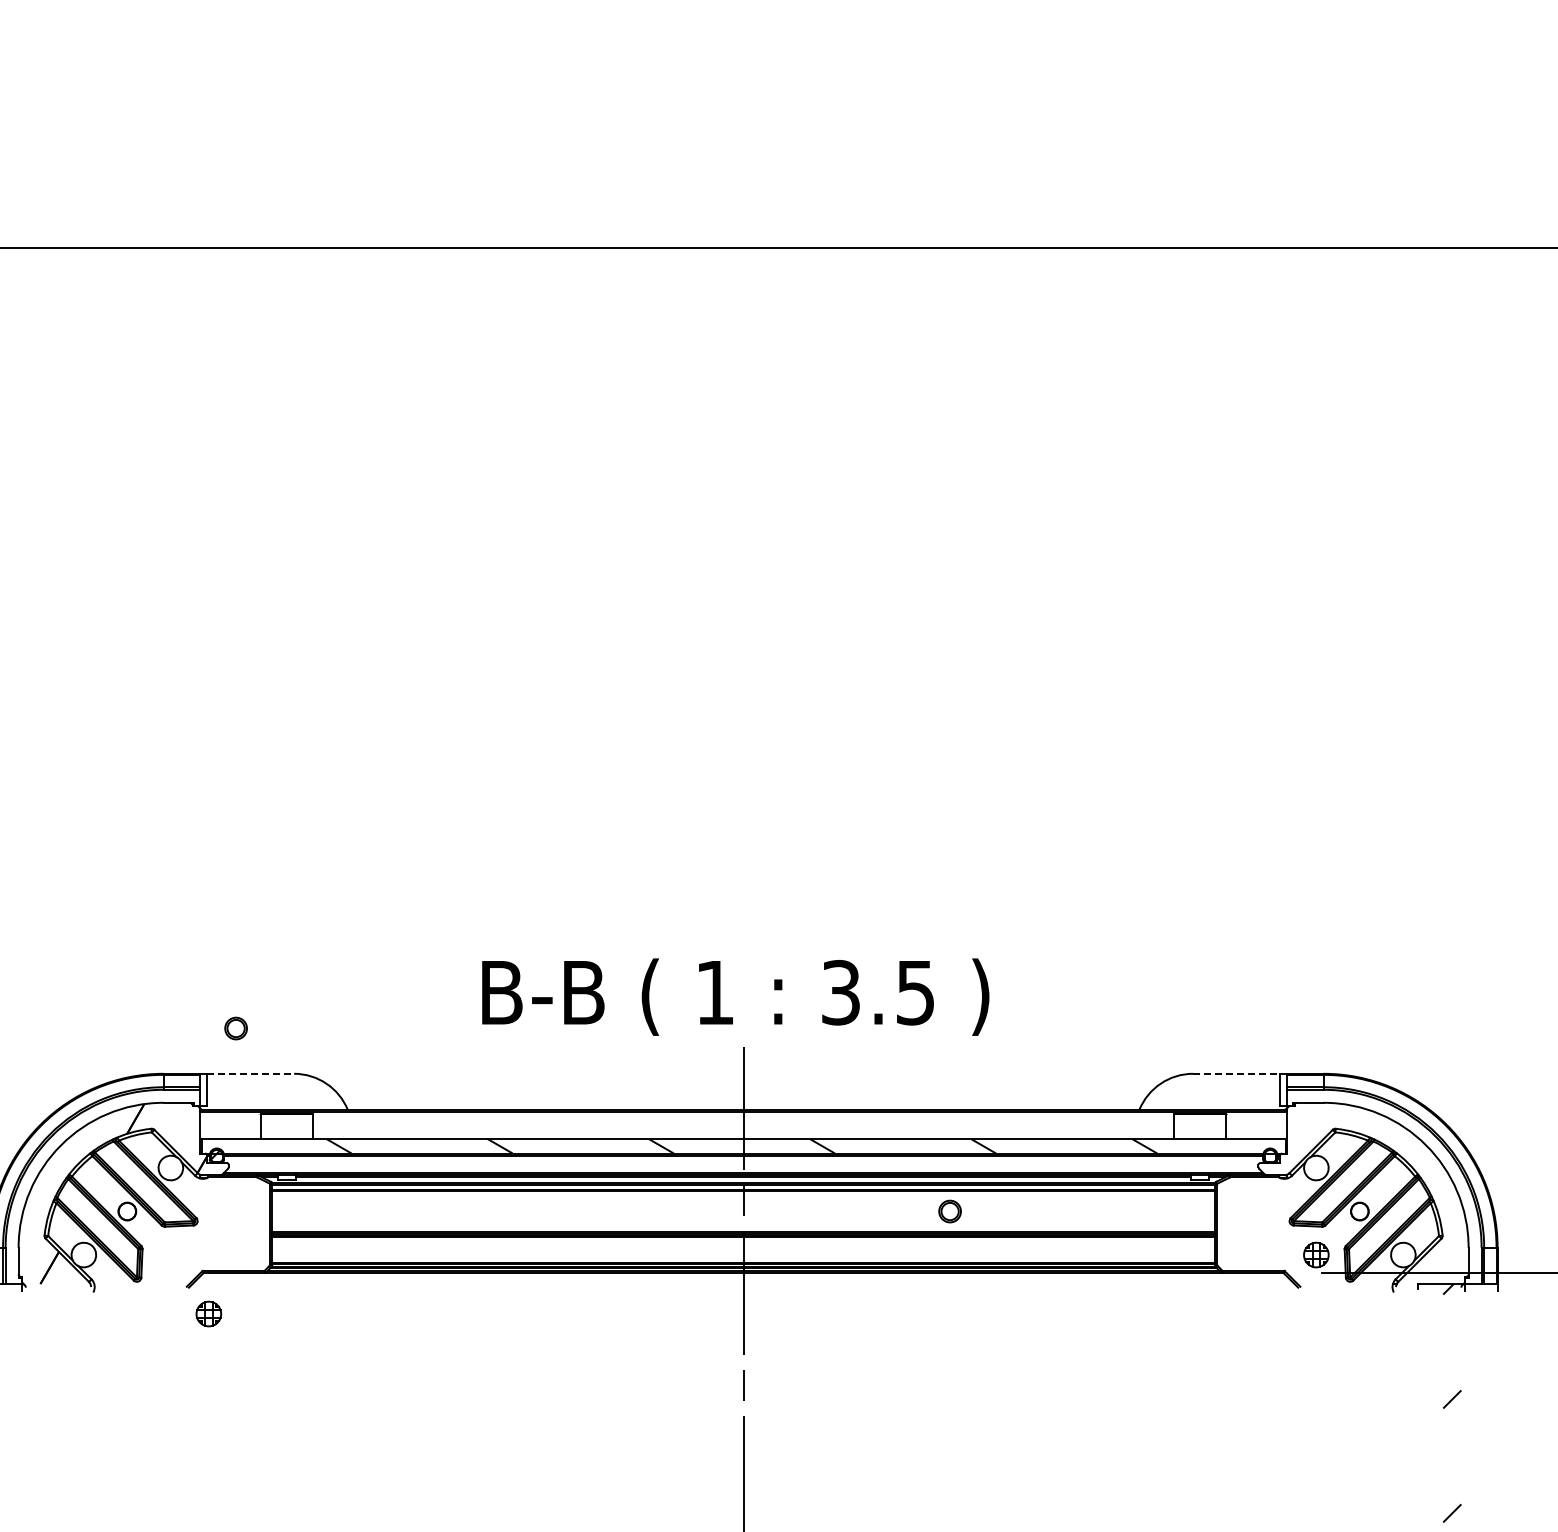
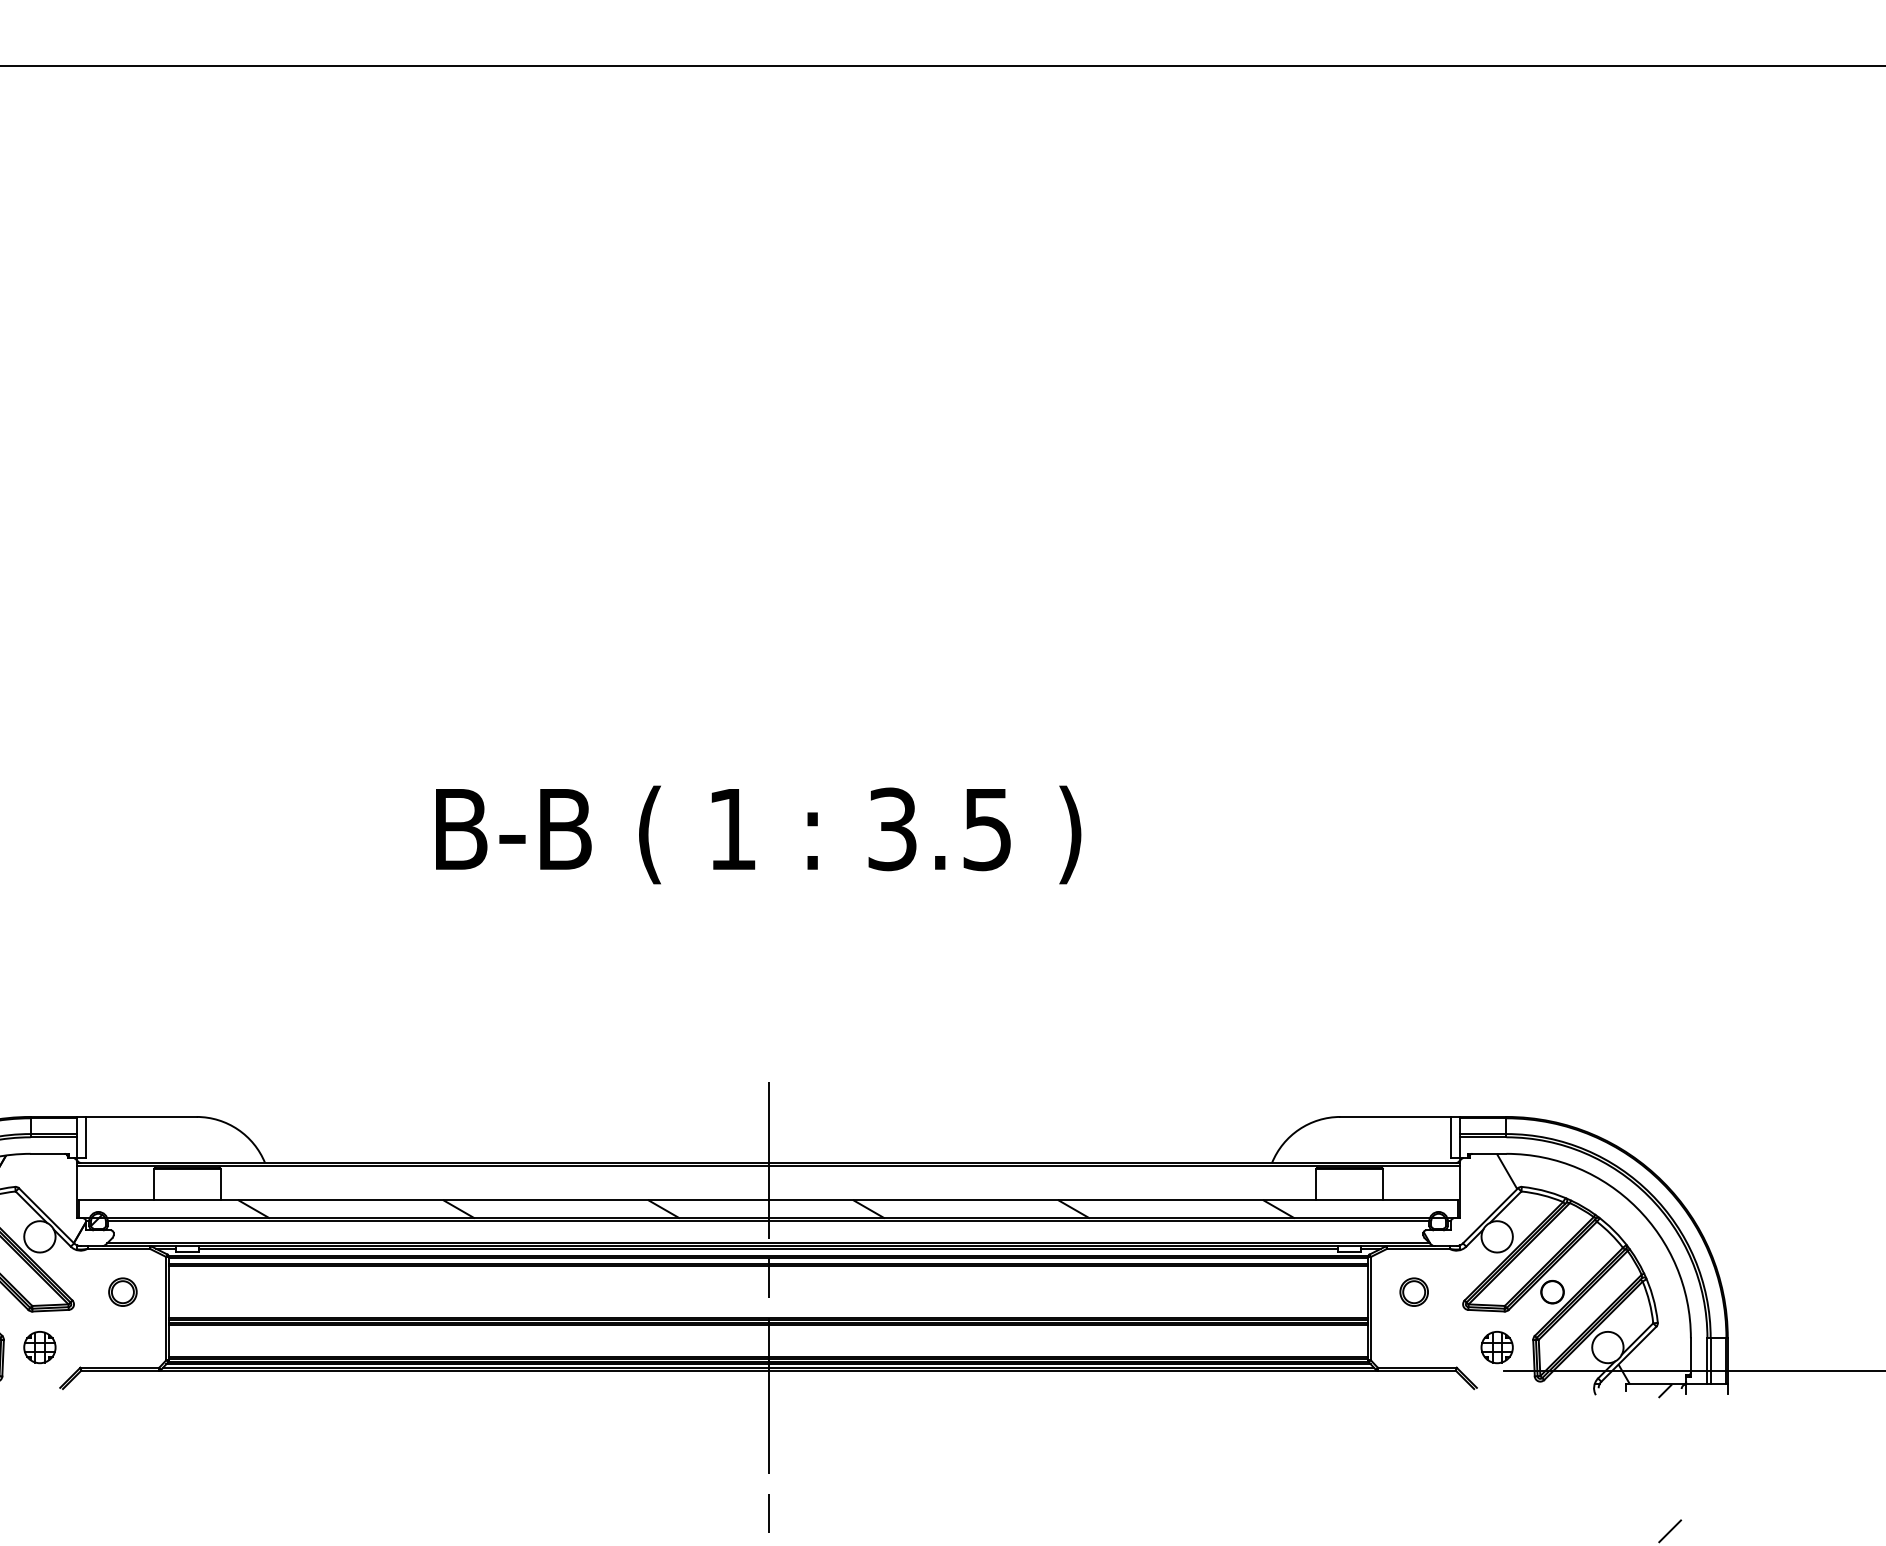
text: (735, 996) -> (758, 834), moved
part: (235, 1028) -> (122, 1292), moved
line: (251, 1073) -> (142, 1116), dashed -> solid
line: (1237, 1073) -> (1396, 1116), dashed -> solid
hatch: (1339, 1193) -> (1526, 1269), added
part: (949, 1211) -> (1413, 1292), moved
part: (208, 1313) -> (39, 1346), moved

